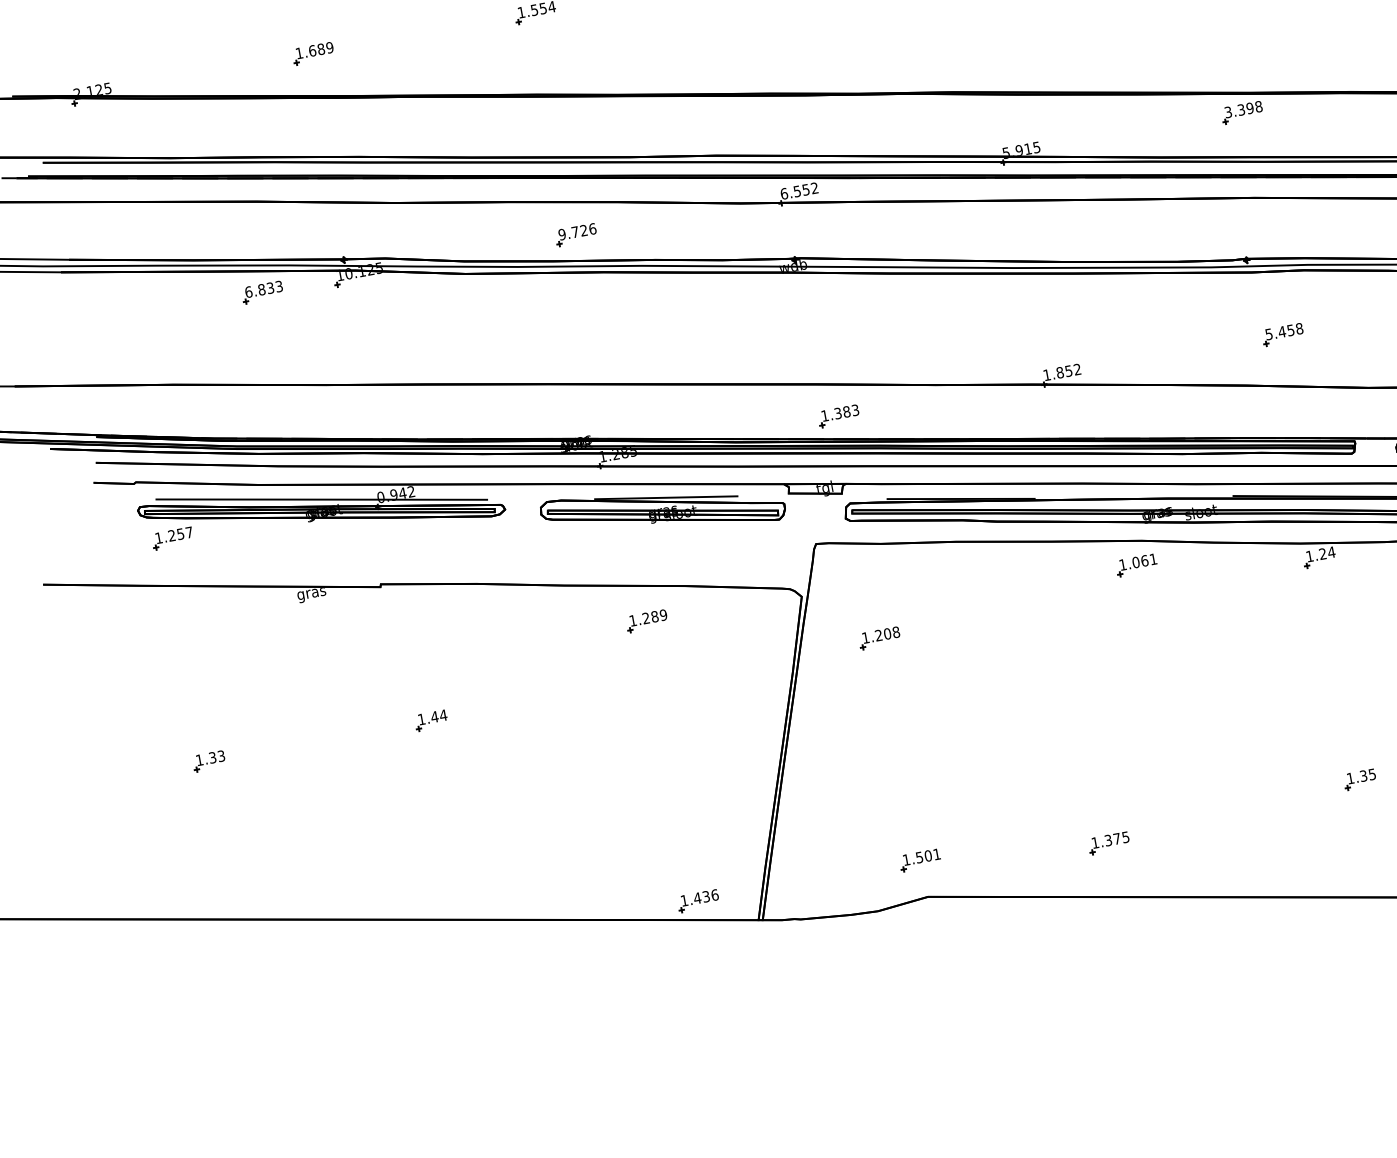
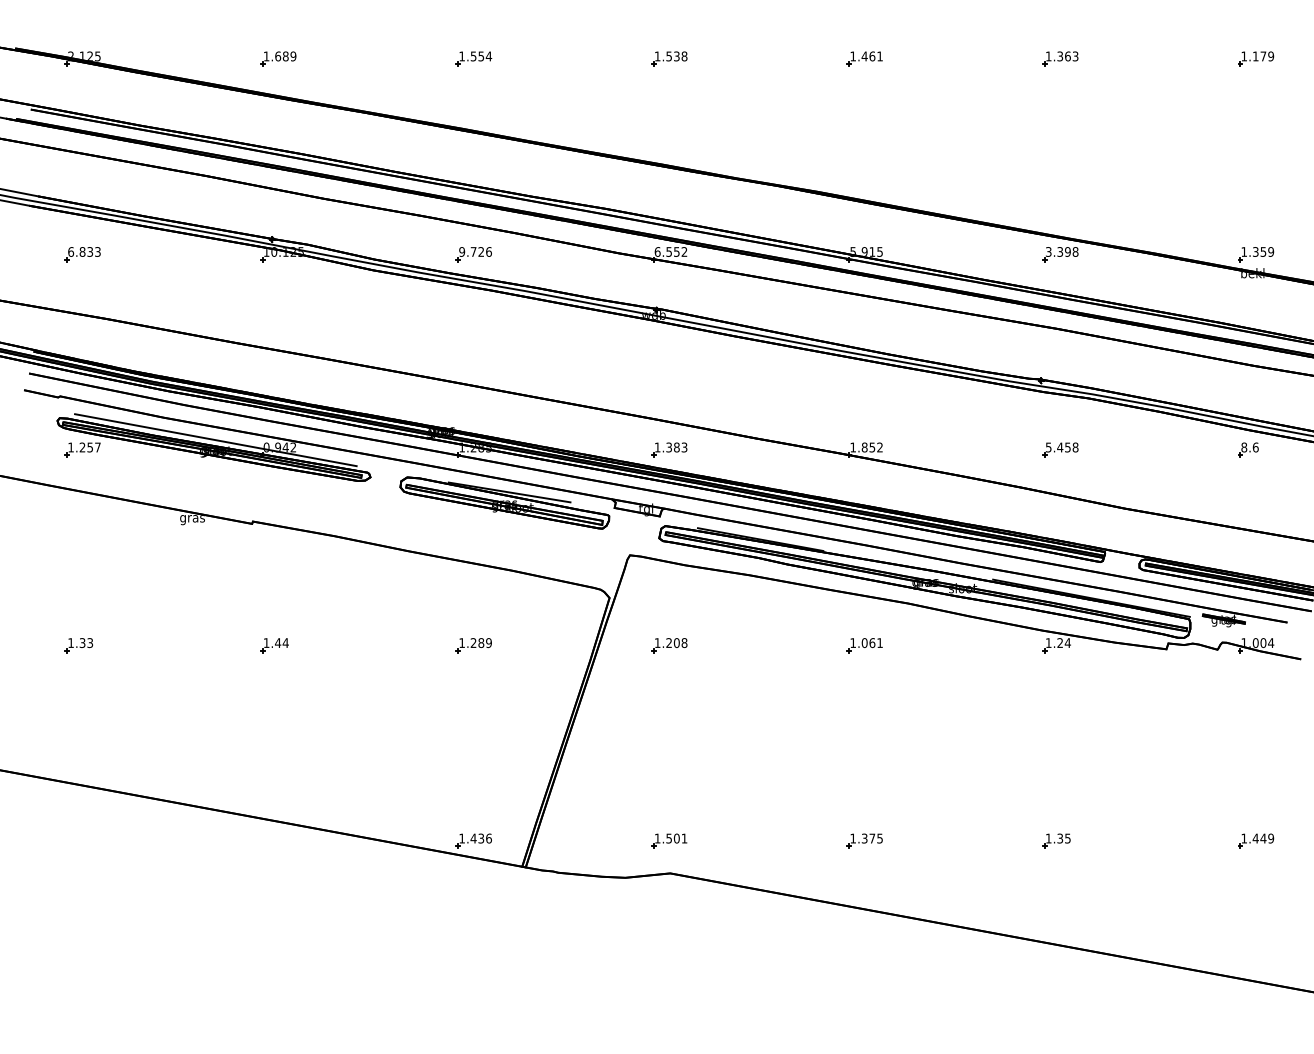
part: (262, 292) -> (82, 254), moved
part: (1136, 565) -> (864, 645), moved
part: (646, 621) -> (473, 645), moved
part: (1108, 842) -> (864, 840), moved

